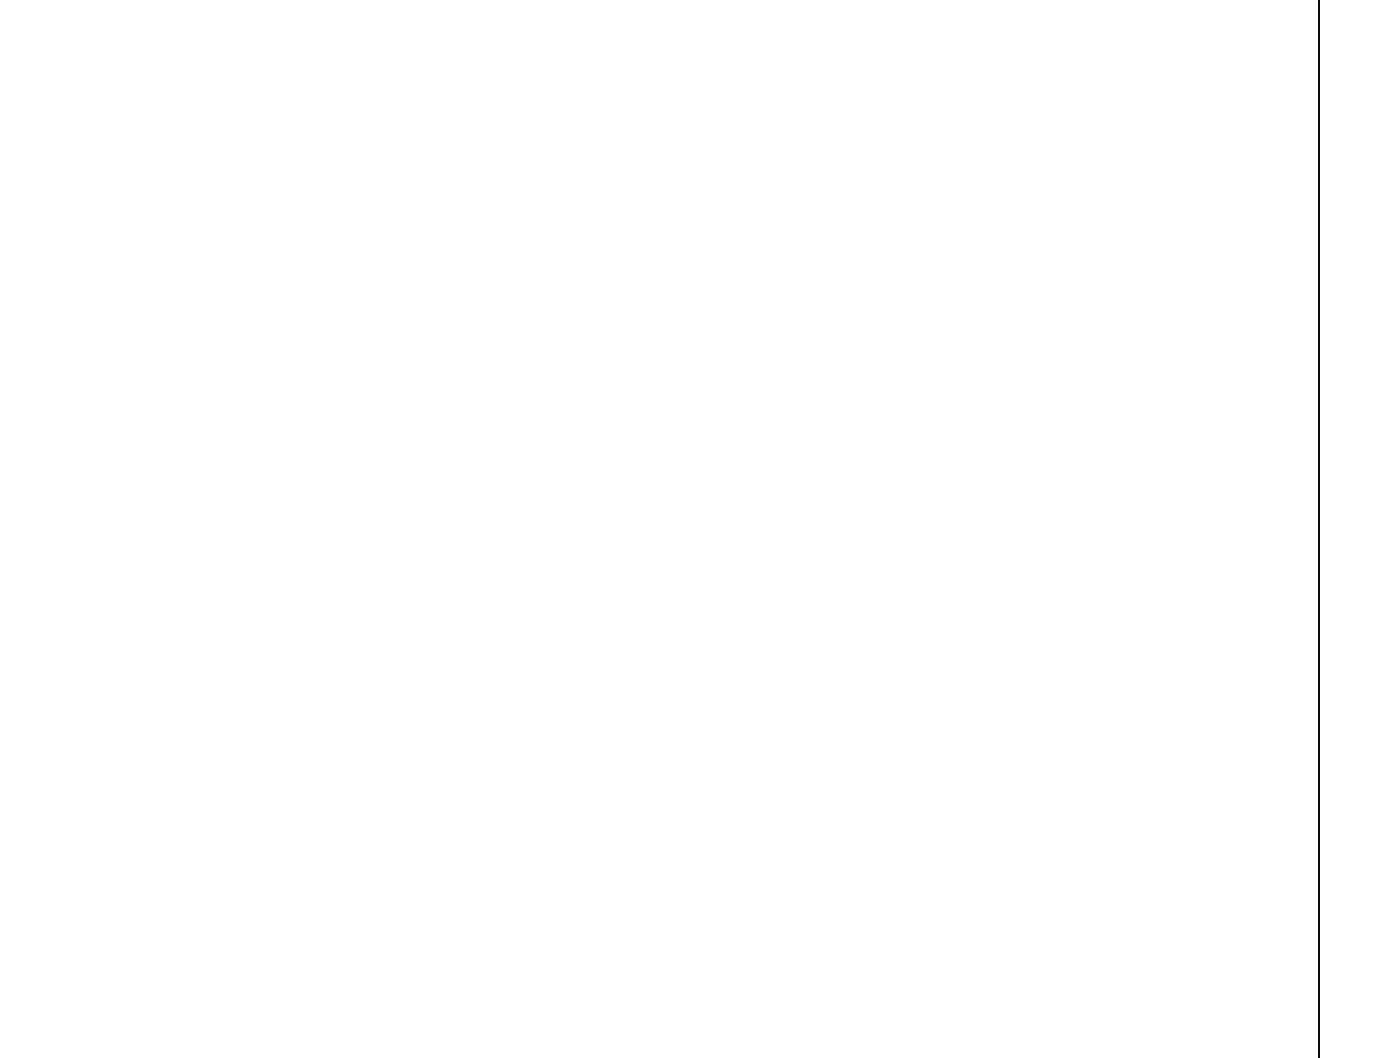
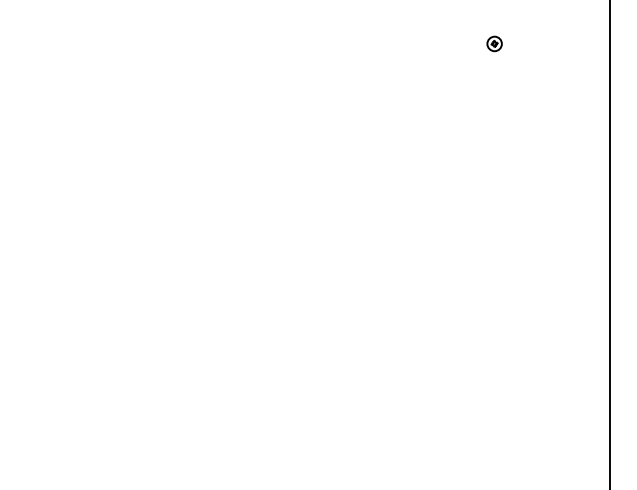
part: (1068, 93) -> (494, 43), added

